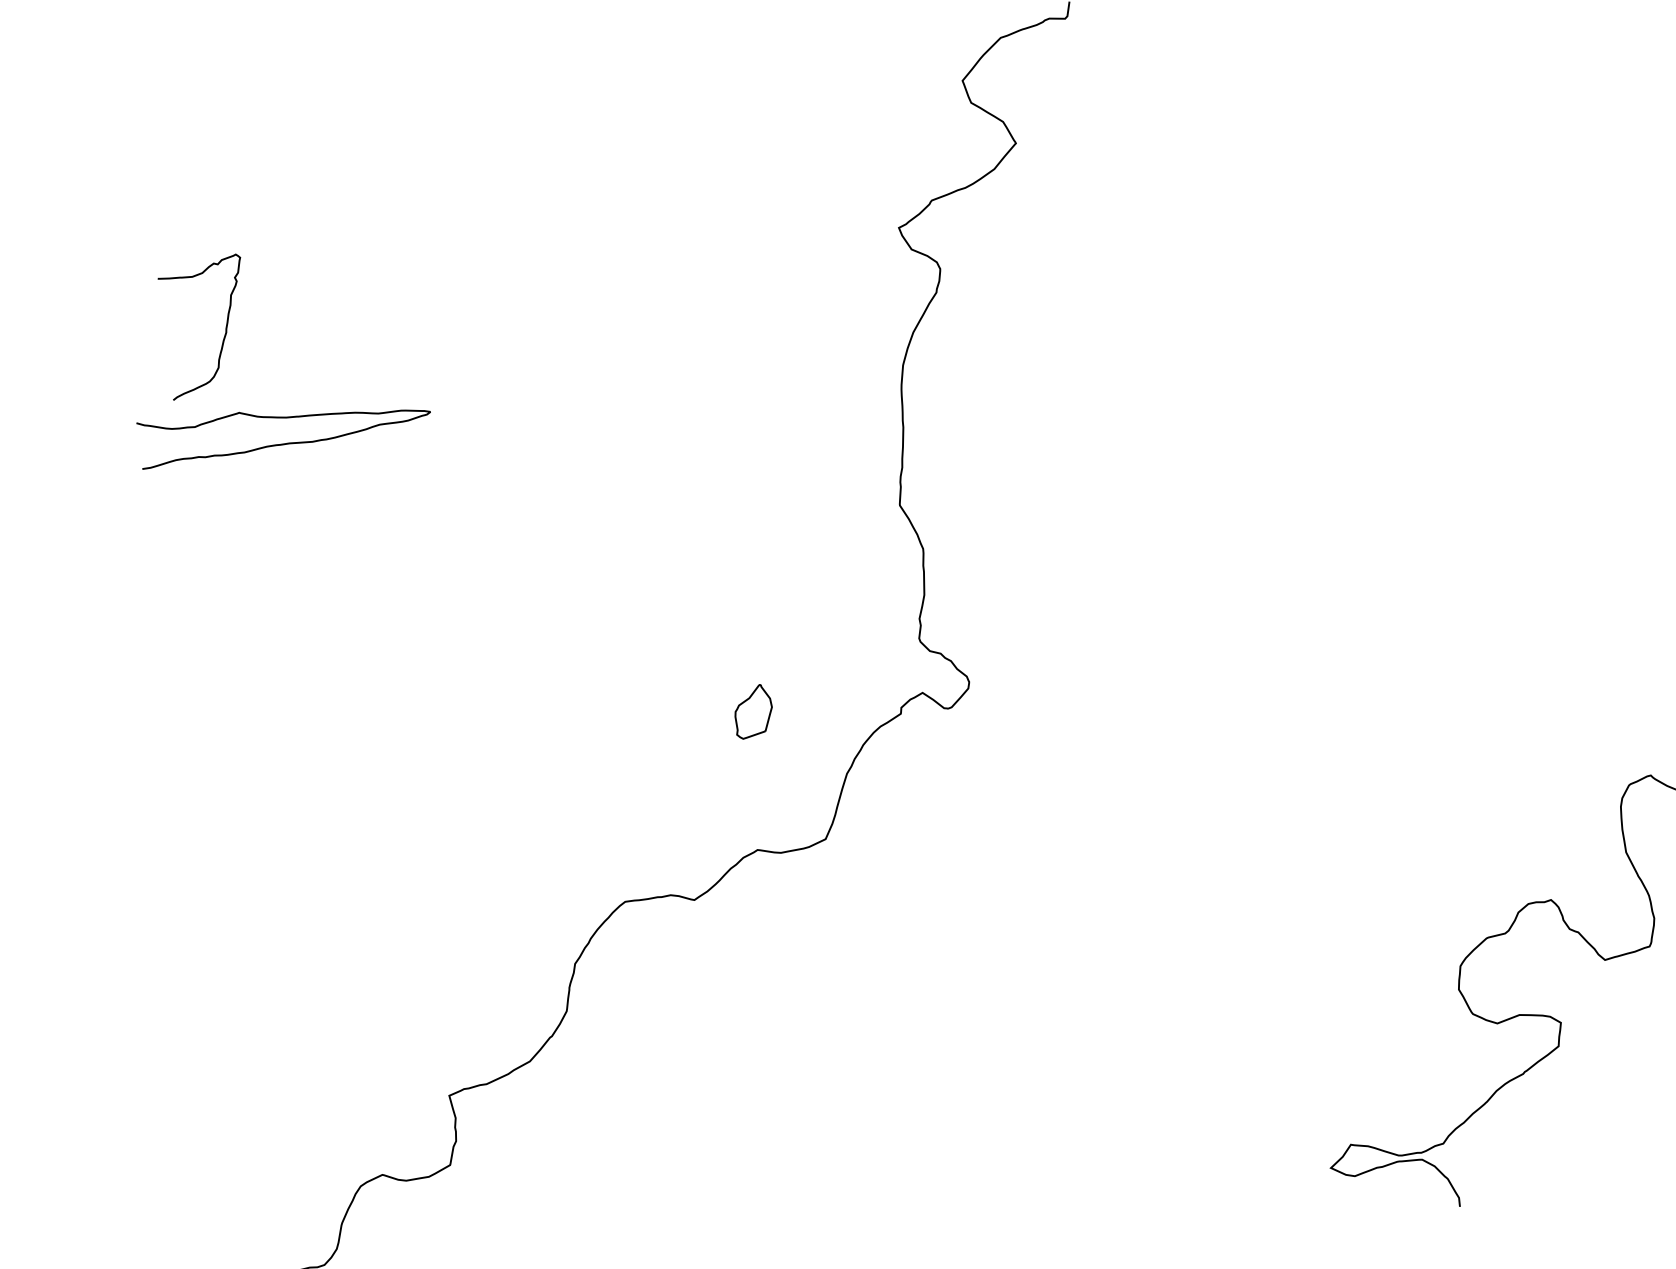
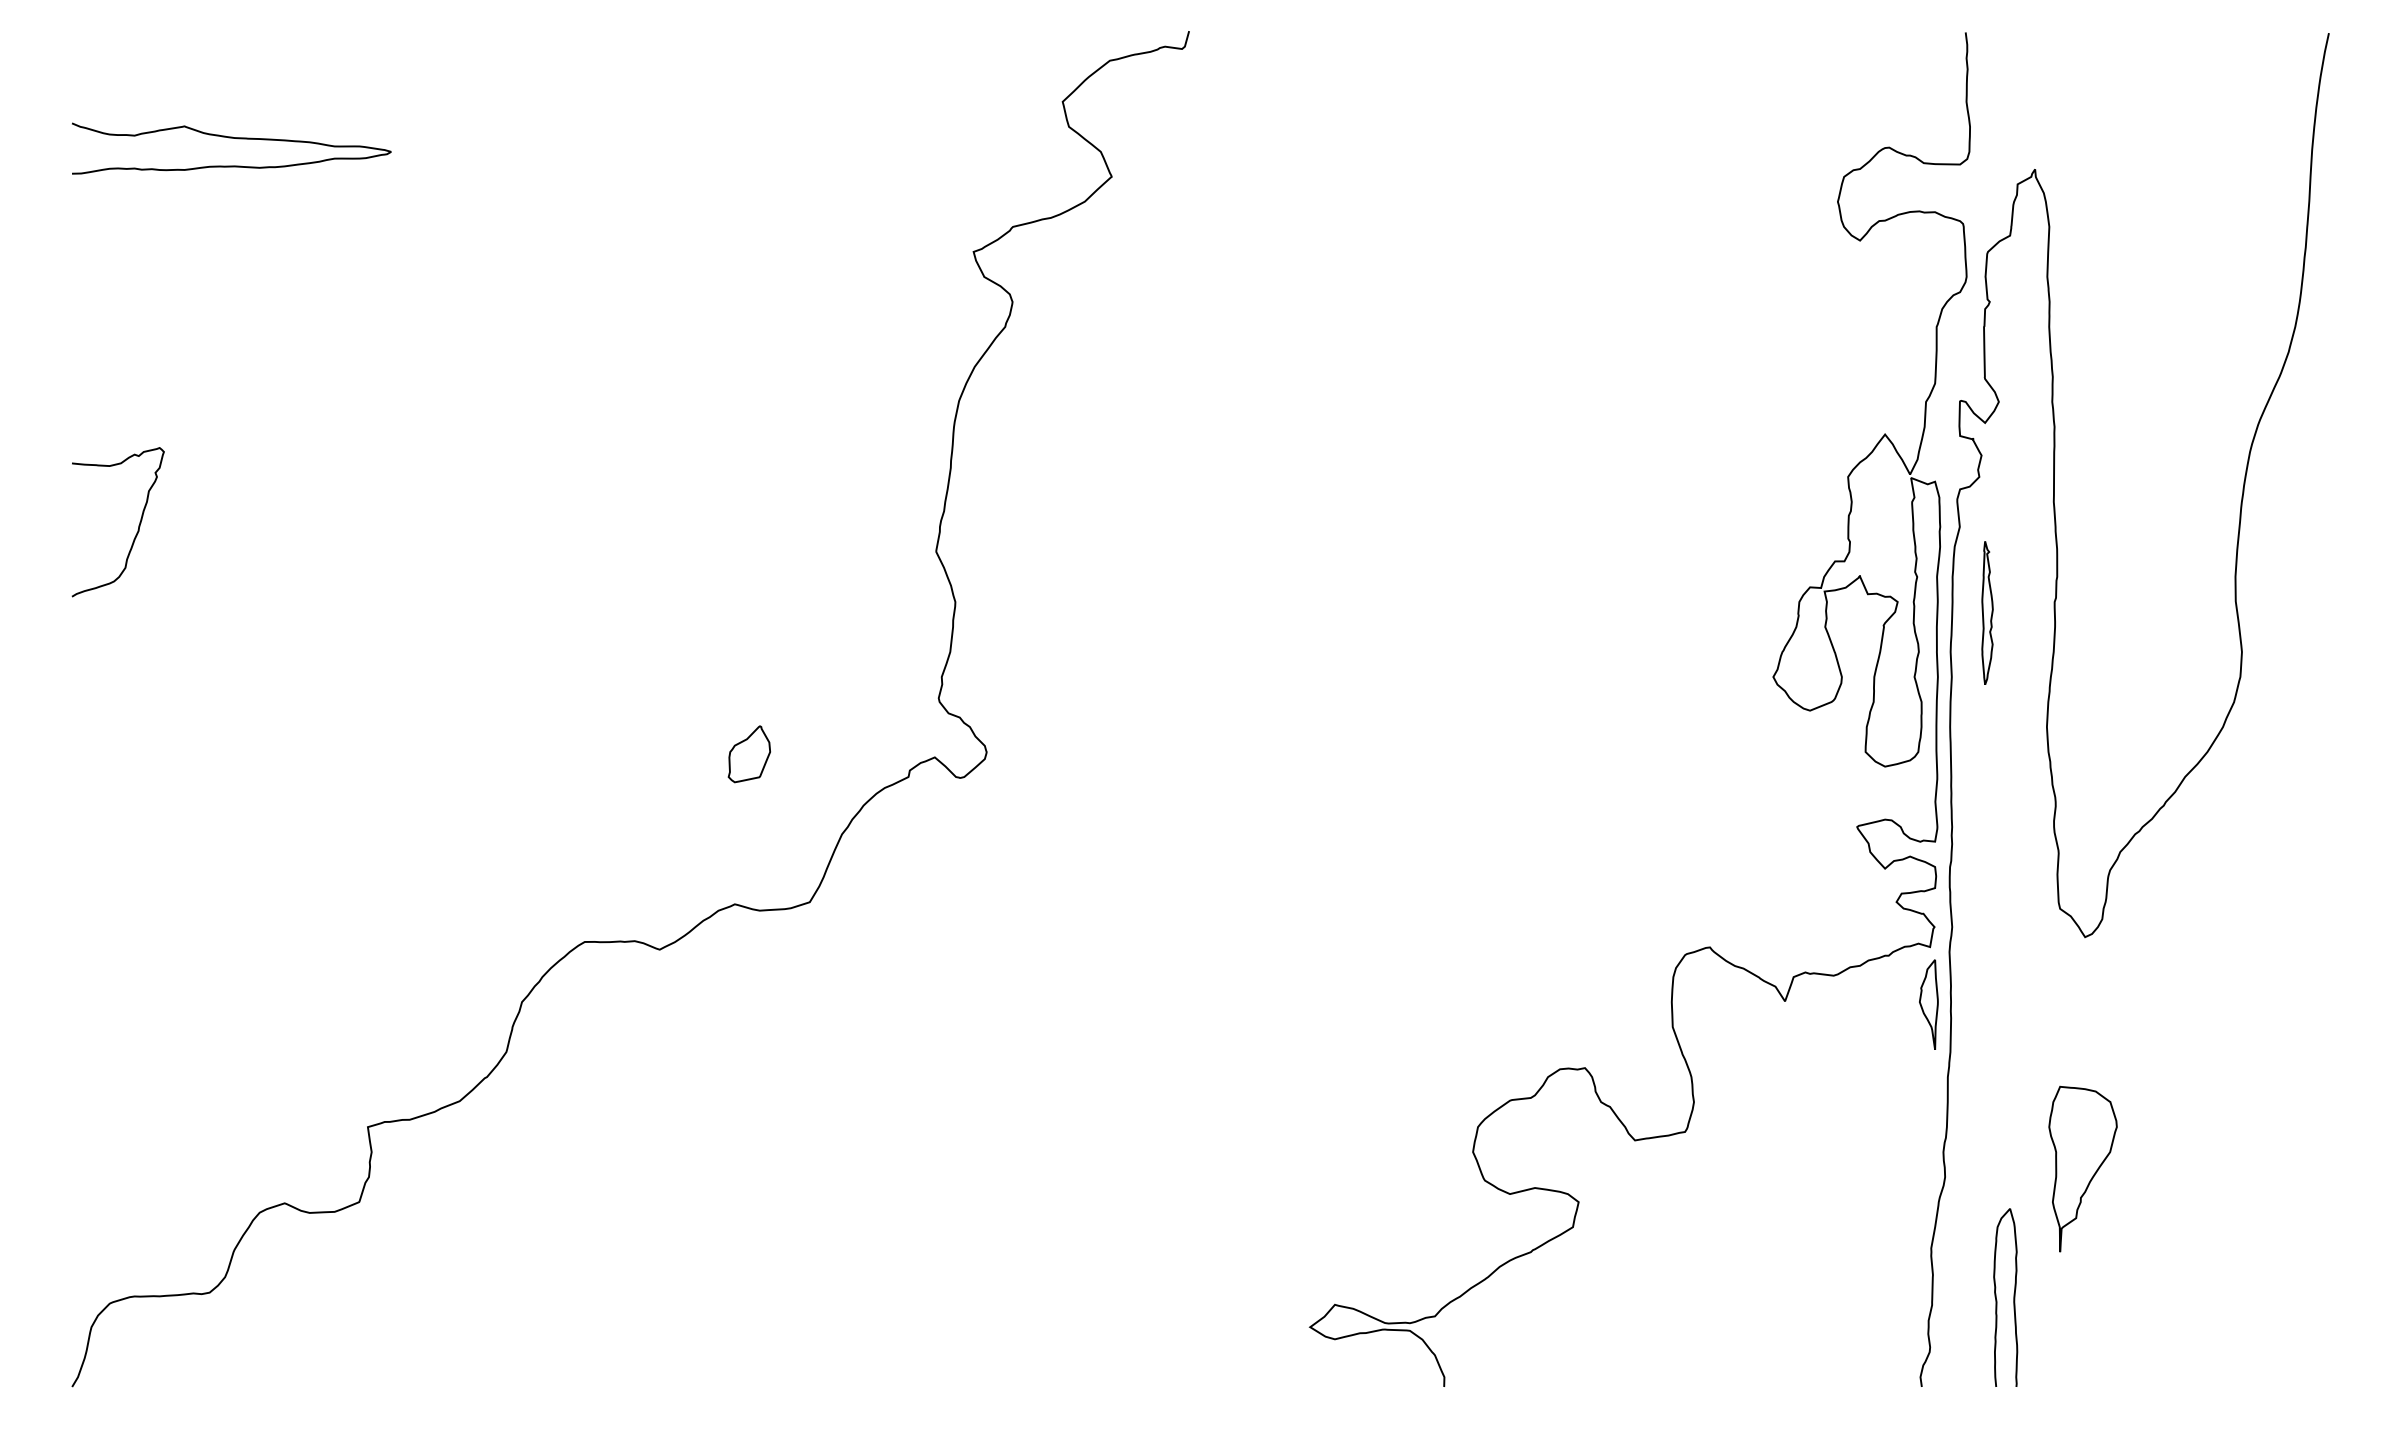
curve: (225, 331) -> (137, 529), moved
curve: (283, 418) -> (231, 138), moved

